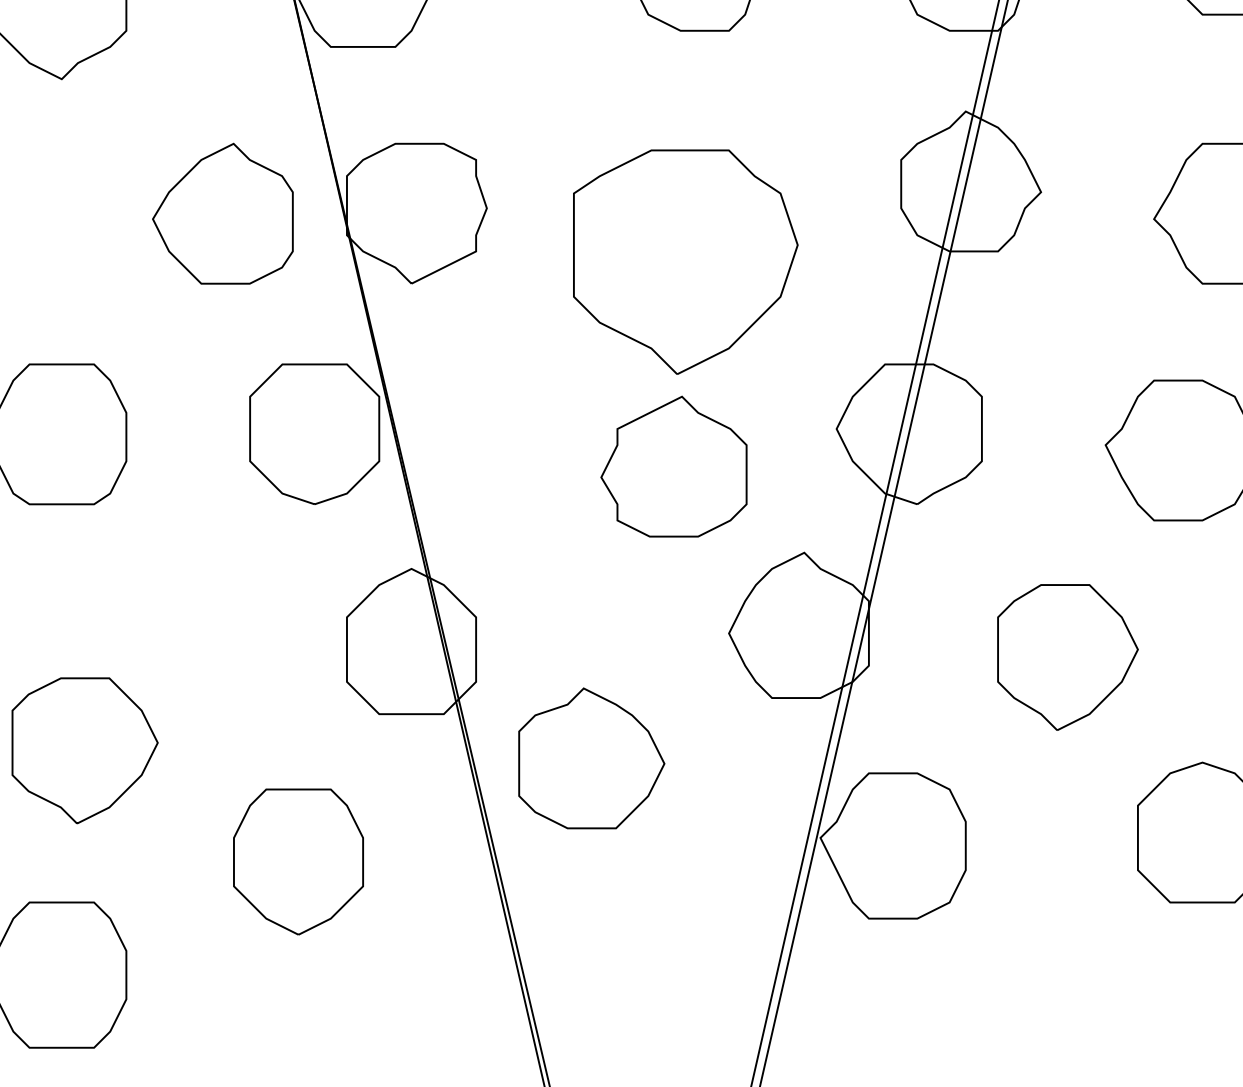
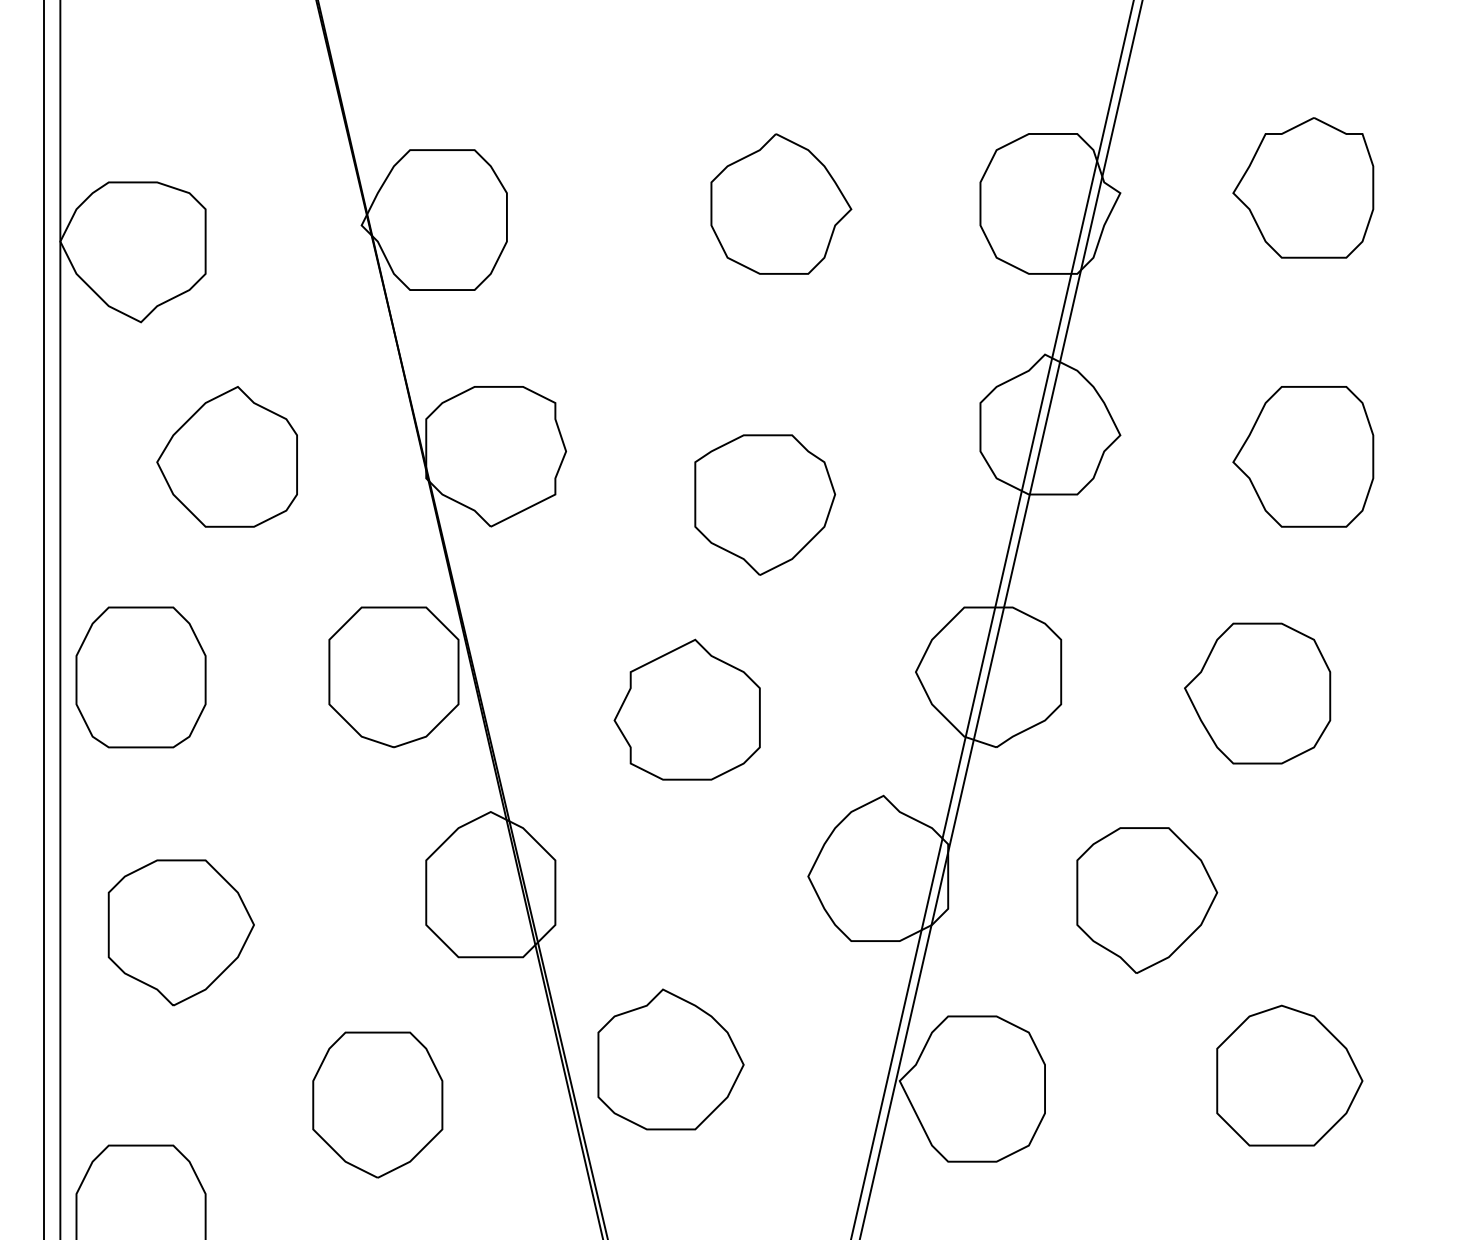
part: (222, 213) -> (226, 456), moved
part: (686, 261) -> (765, 504), size x0.62
part: (673, 466) -> (686, 709), moved
part: (84, 750) -> (180, 932), moved
part: (591, 758) -> (670, 1059), moved

